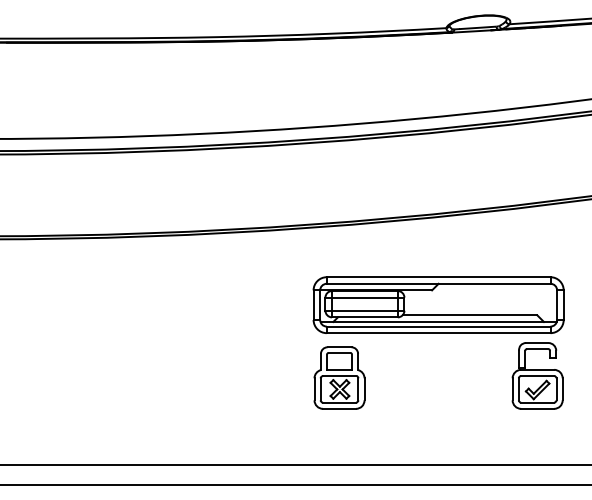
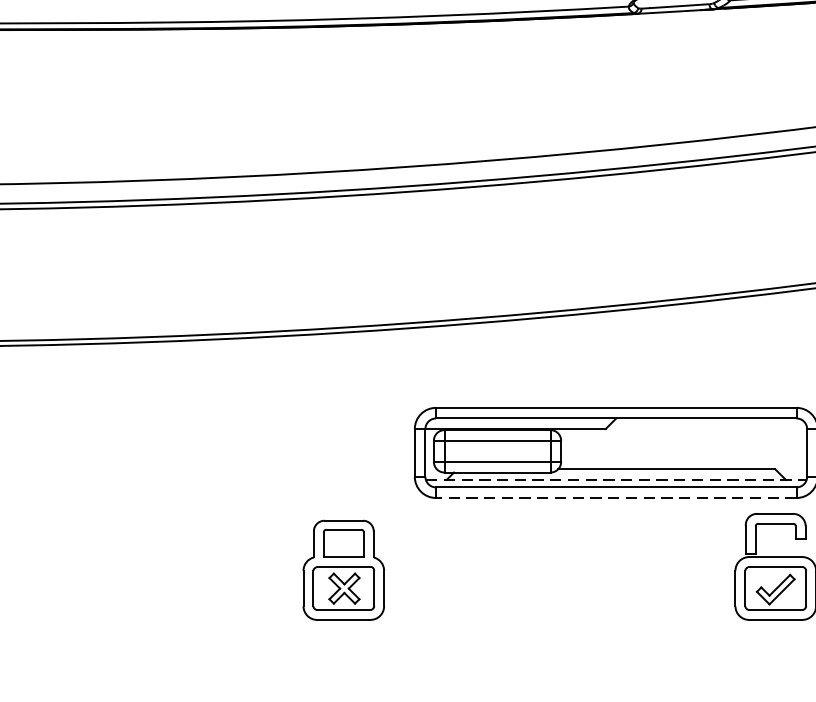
line: (439, 321) -> (617, 479), solid -> dashed
line: (438, 333) -> (616, 498), solid -> dashed
part: (339, 377) -> (343, 569), moved

